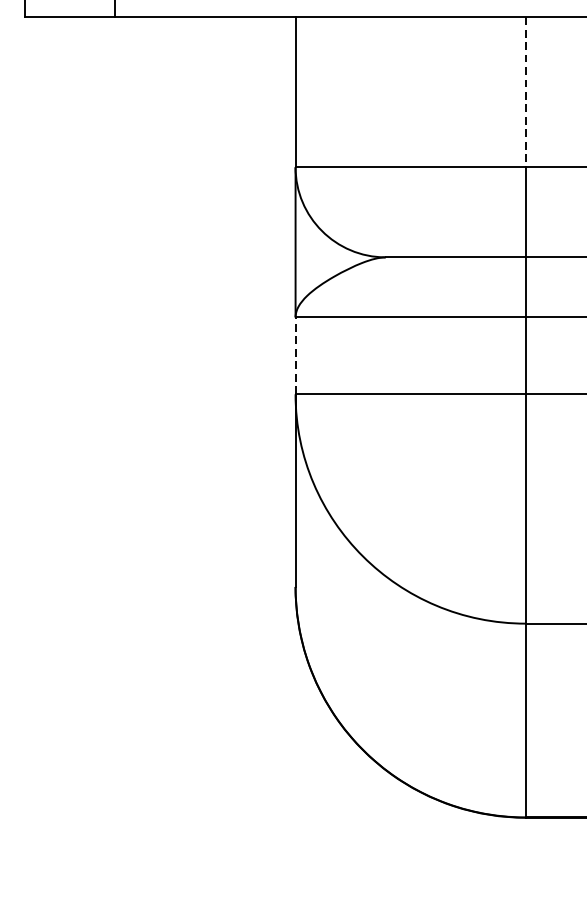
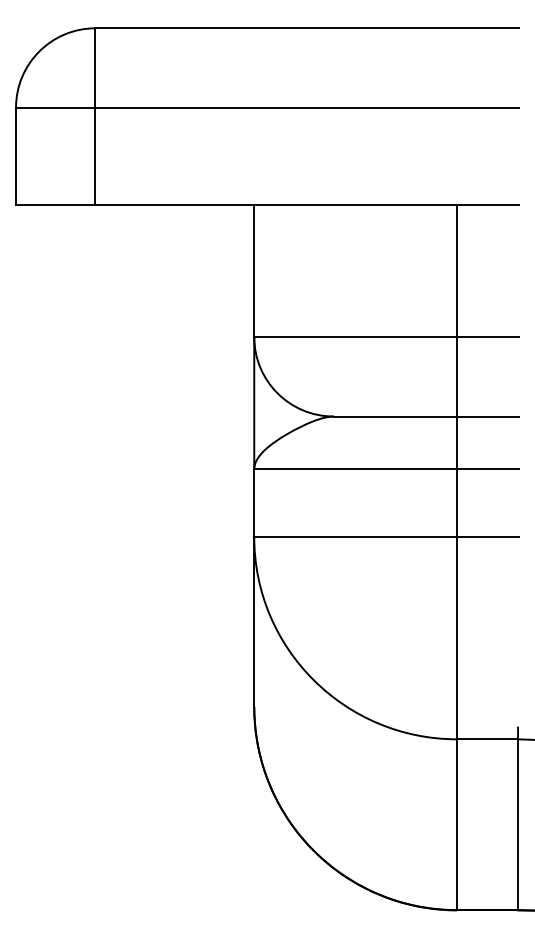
line: (526, 92) -> (457, 271), dashed -> solid
line: (295, 356) -> (254, 503), dashed -> solid

